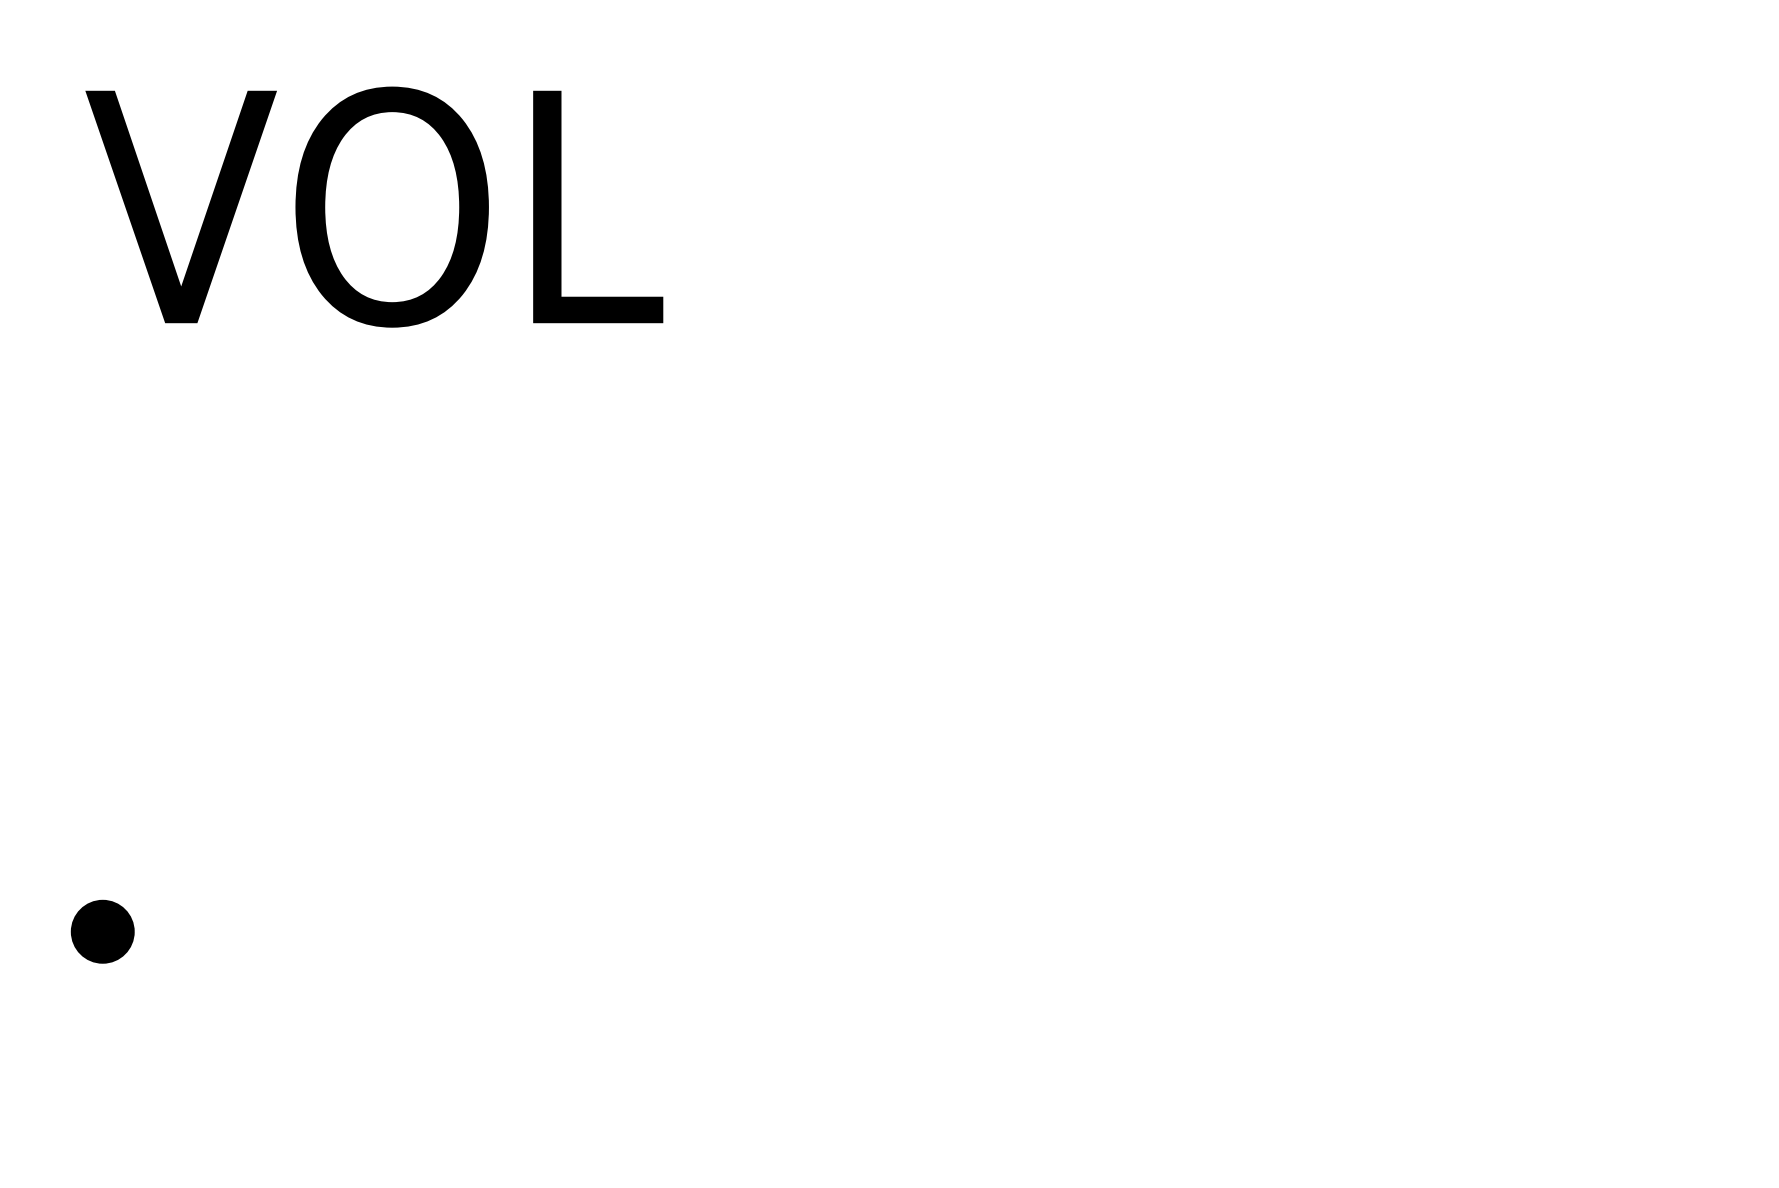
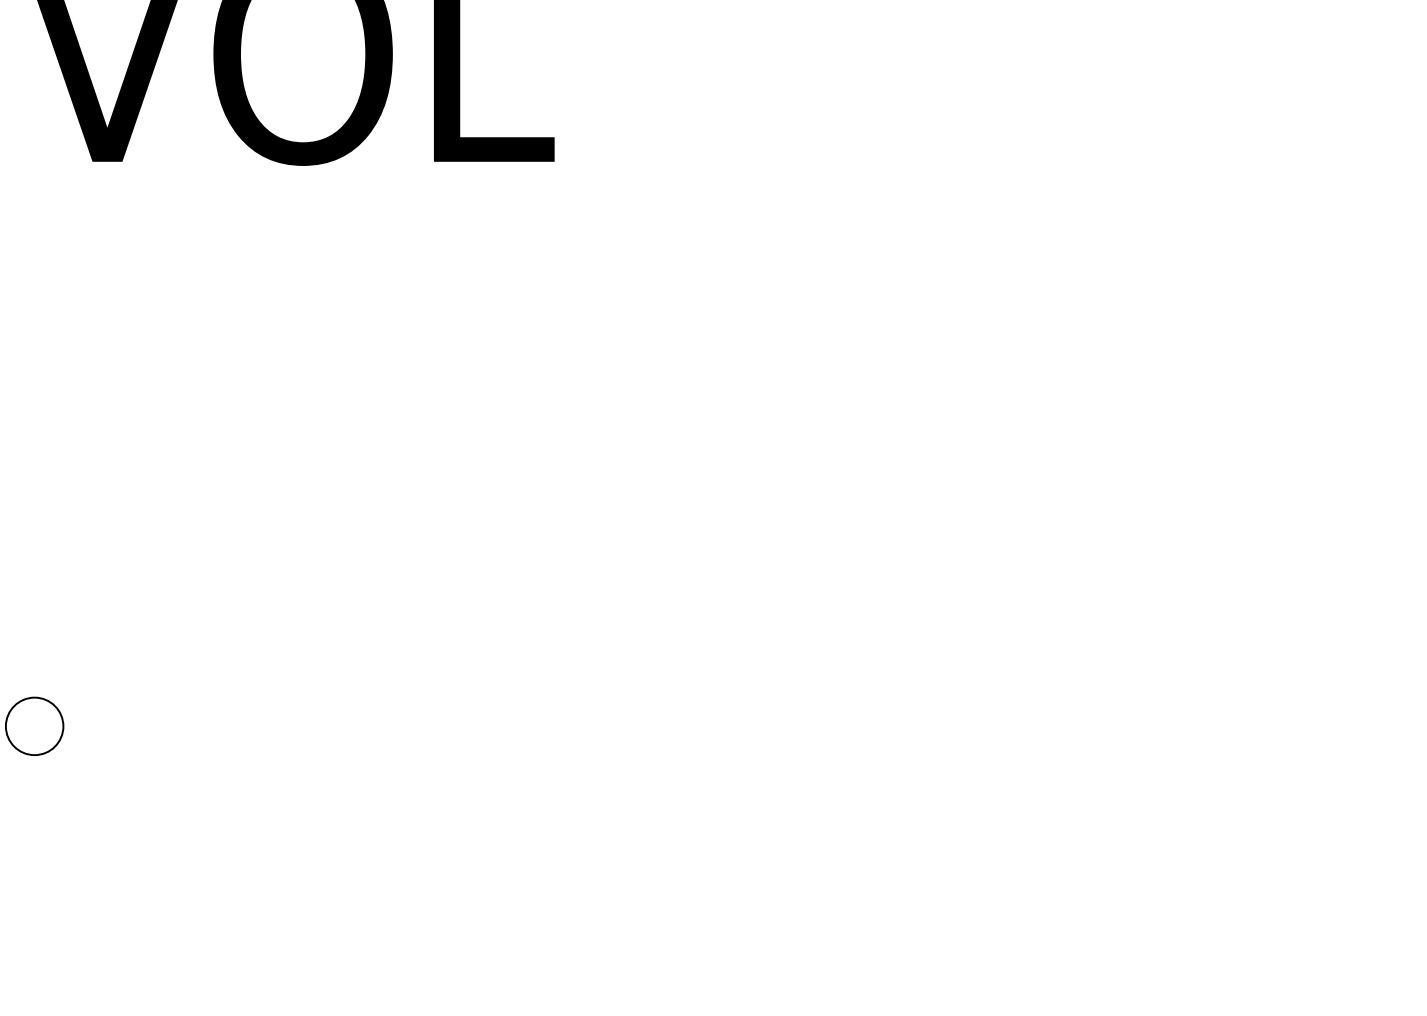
fill: (102, 931) -> (34, 726), removed

